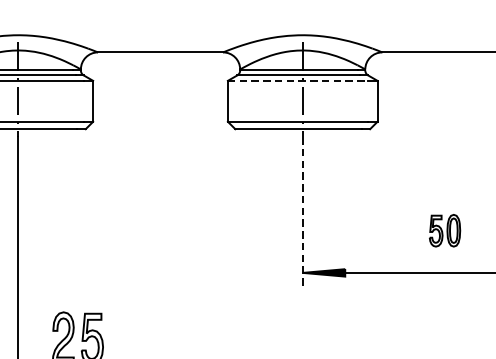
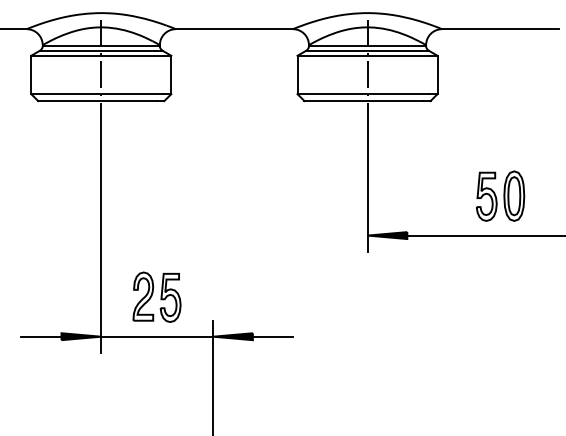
line: (298, 80) -> (363, 55), dashed -> solid
line: (302, 214) -> (367, 180), dashed -> solid
part: (444, 230) -> (500, 195), size x1.67

